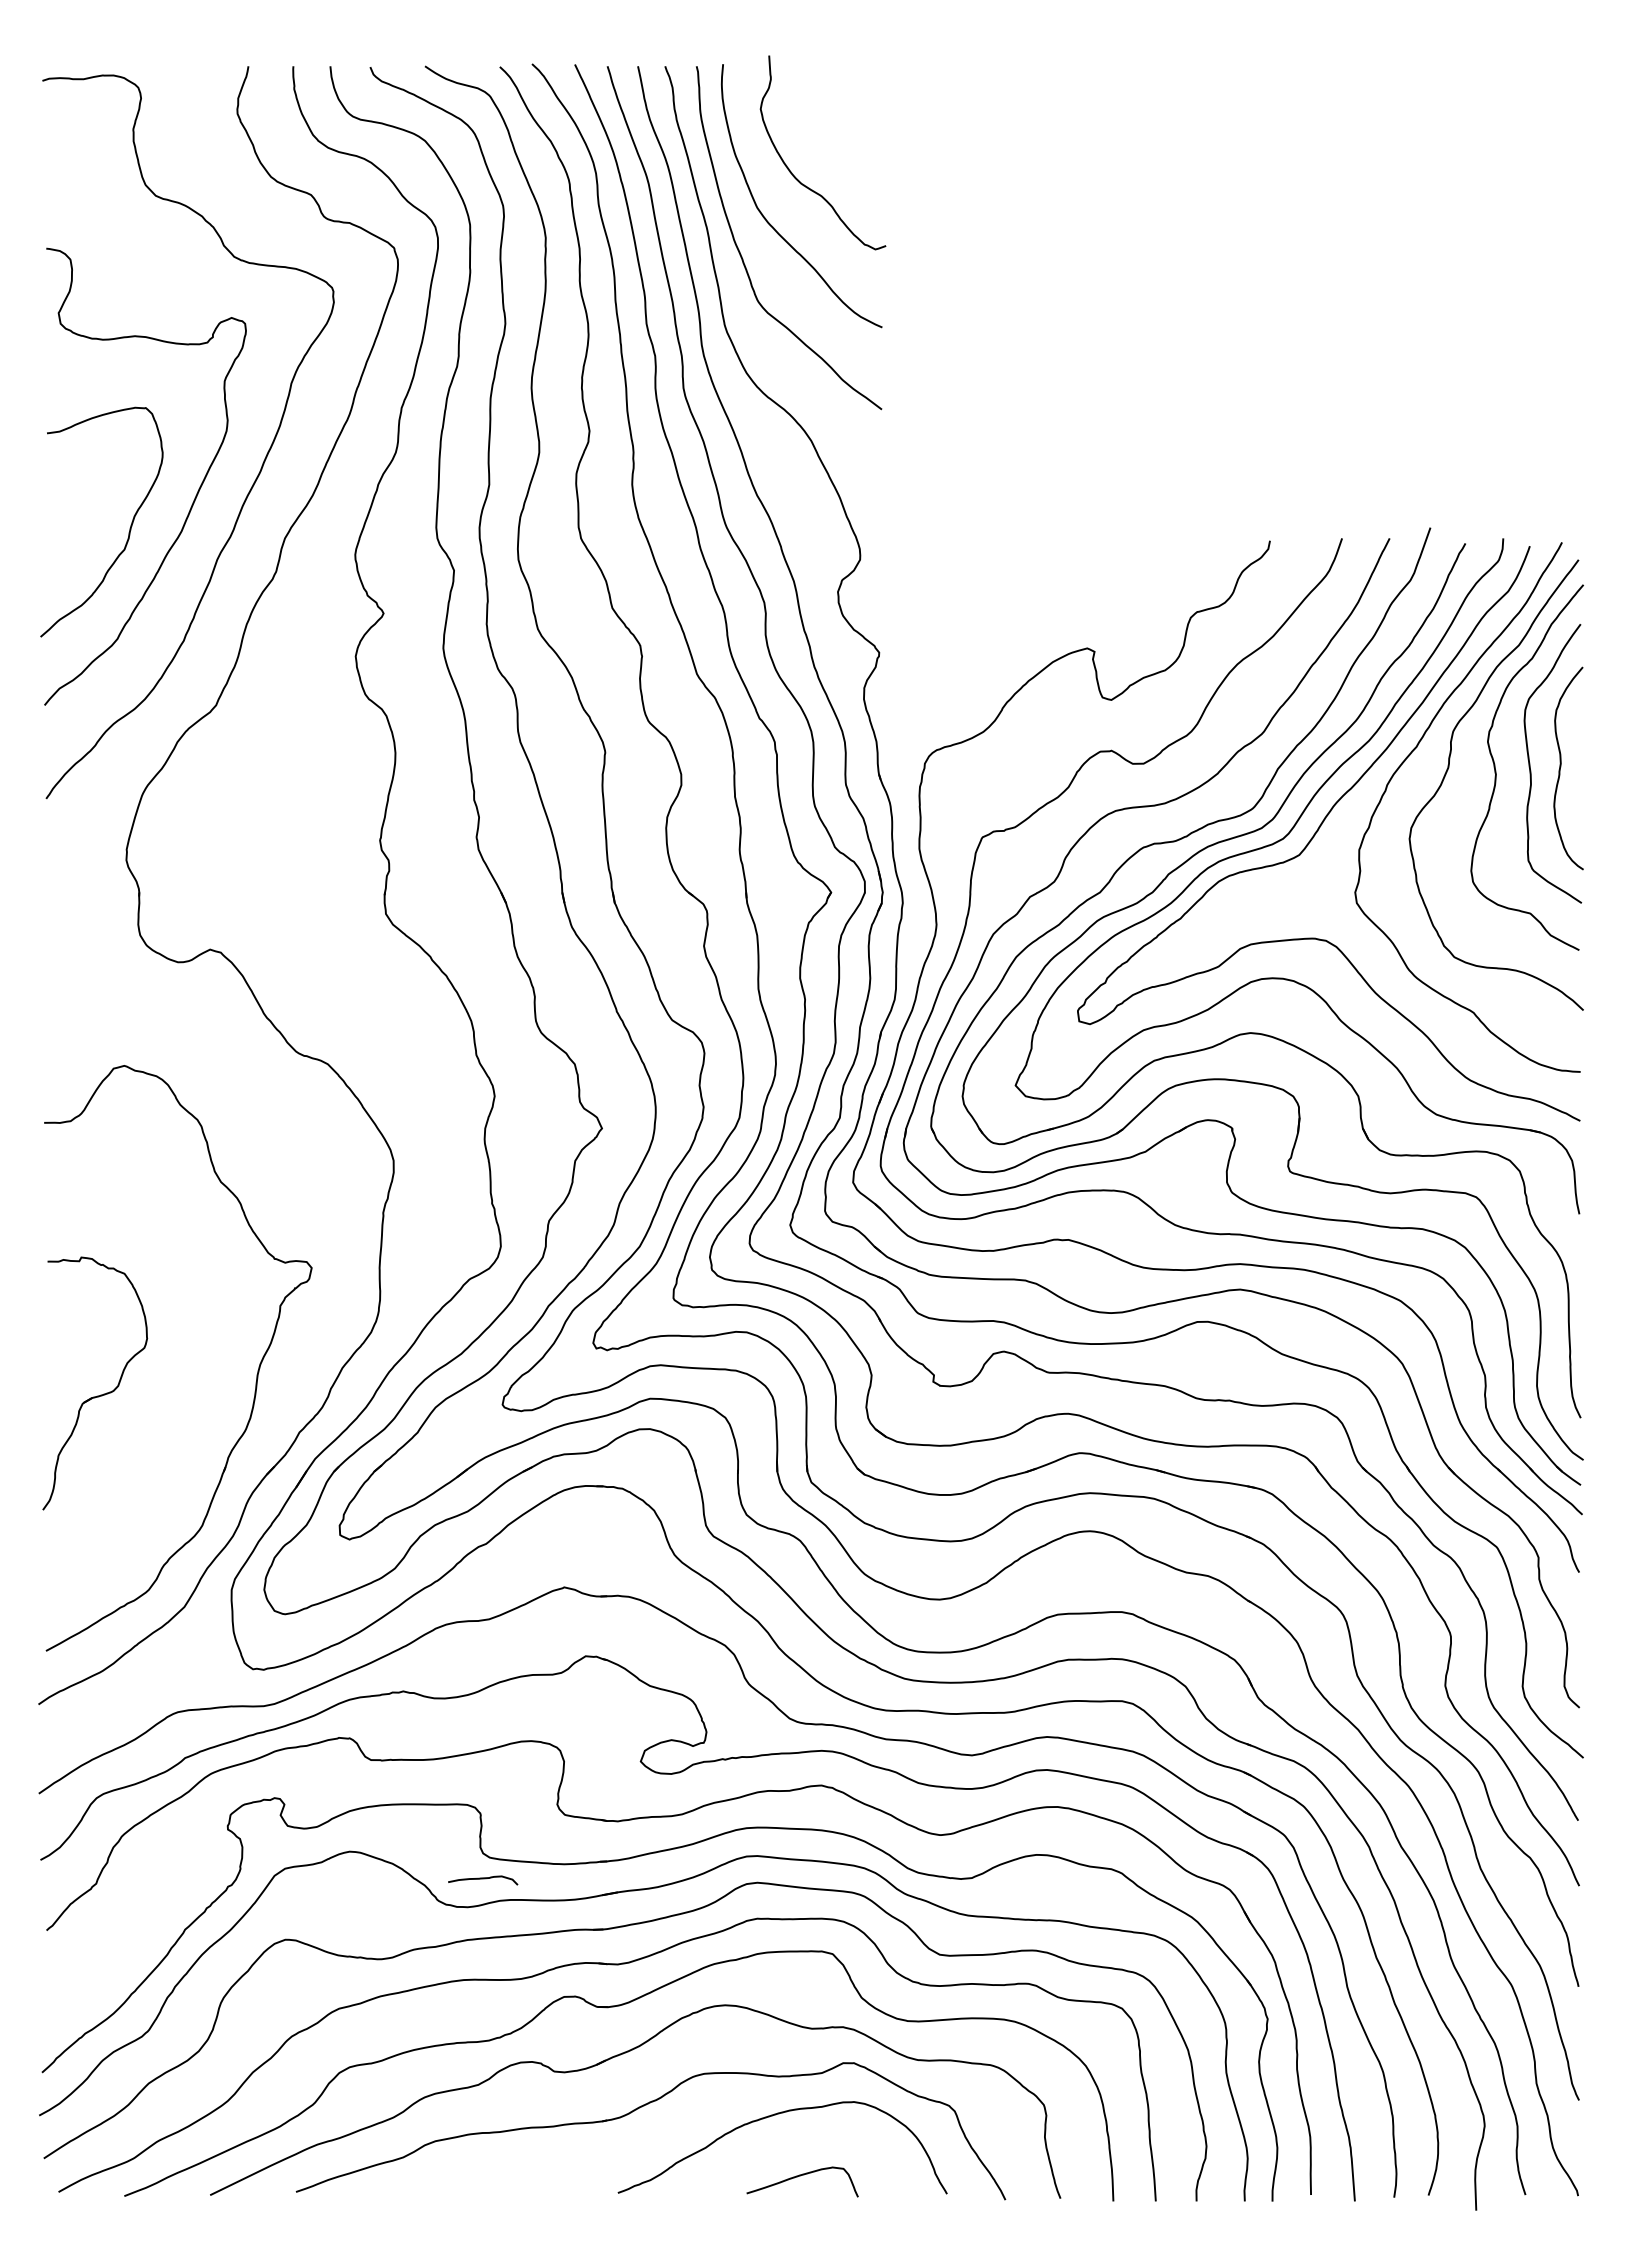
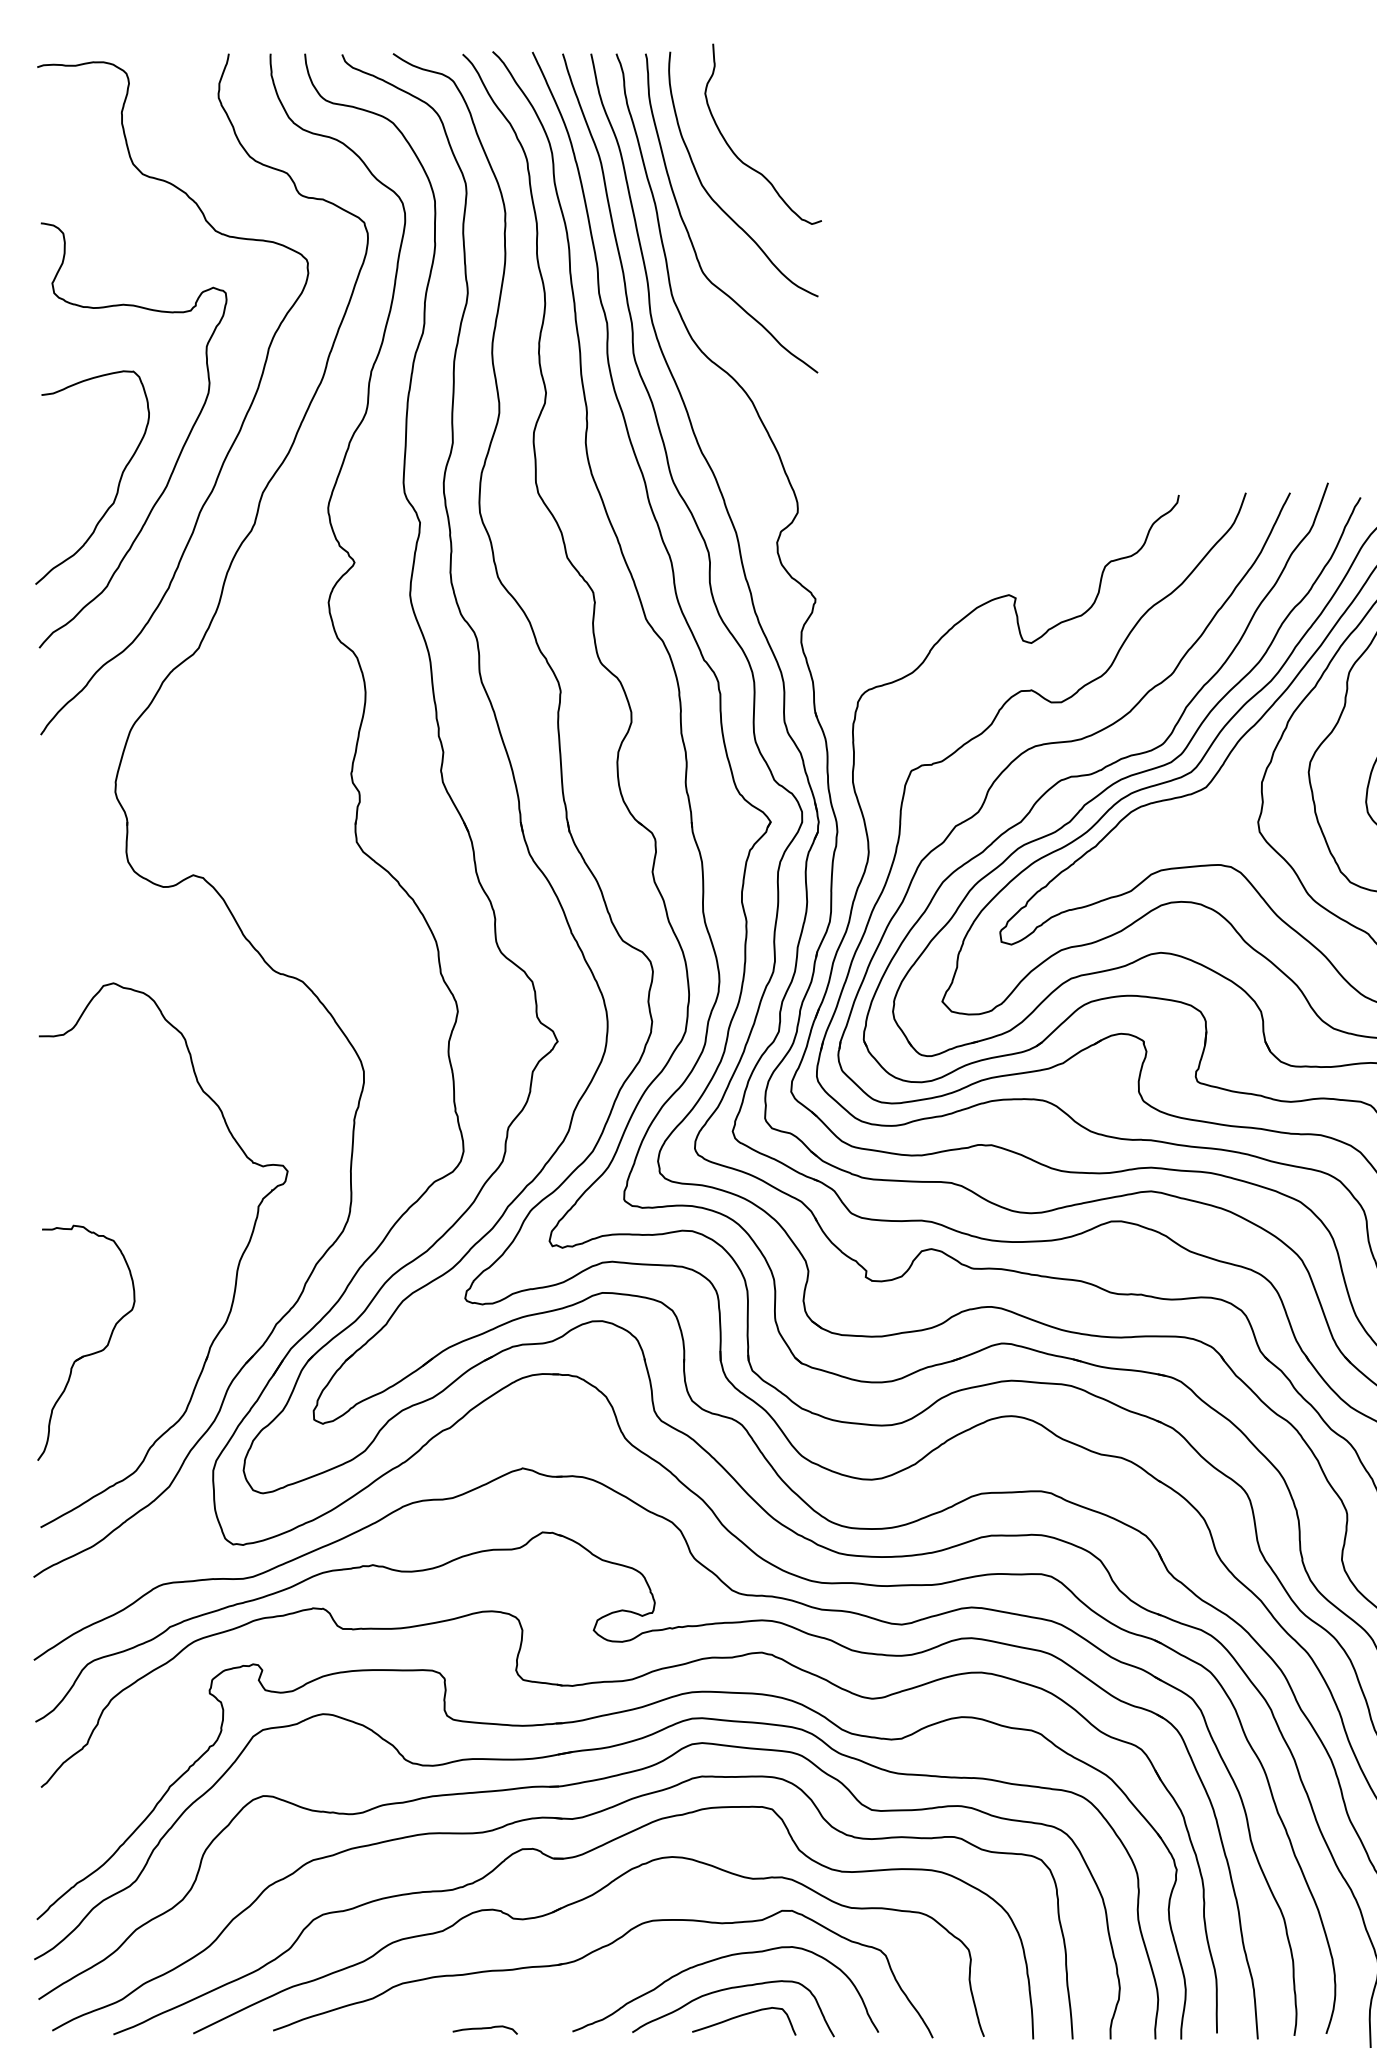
part: (100, 1394) -> (91, 1353), moved
curve: (483, 1879) -> (485, 2029), moved
curve: (788, 2147) -> (731, 1989), added

